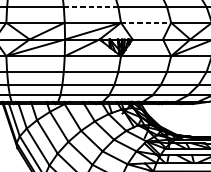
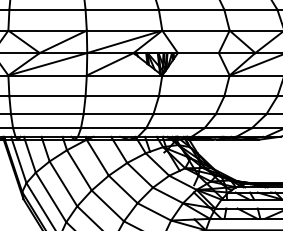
line: (91, 7) -> (122, 9), dashed -> solid
line: (145, 22) -> (195, 30), dashed -> solid

